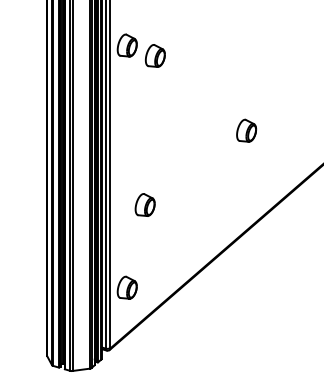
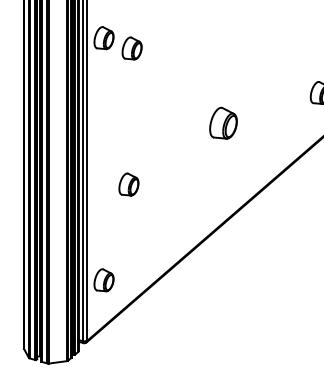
part: (245, 130) -> (222, 123), size x1.4
part: (144, 204) -> (128, 184), moved

